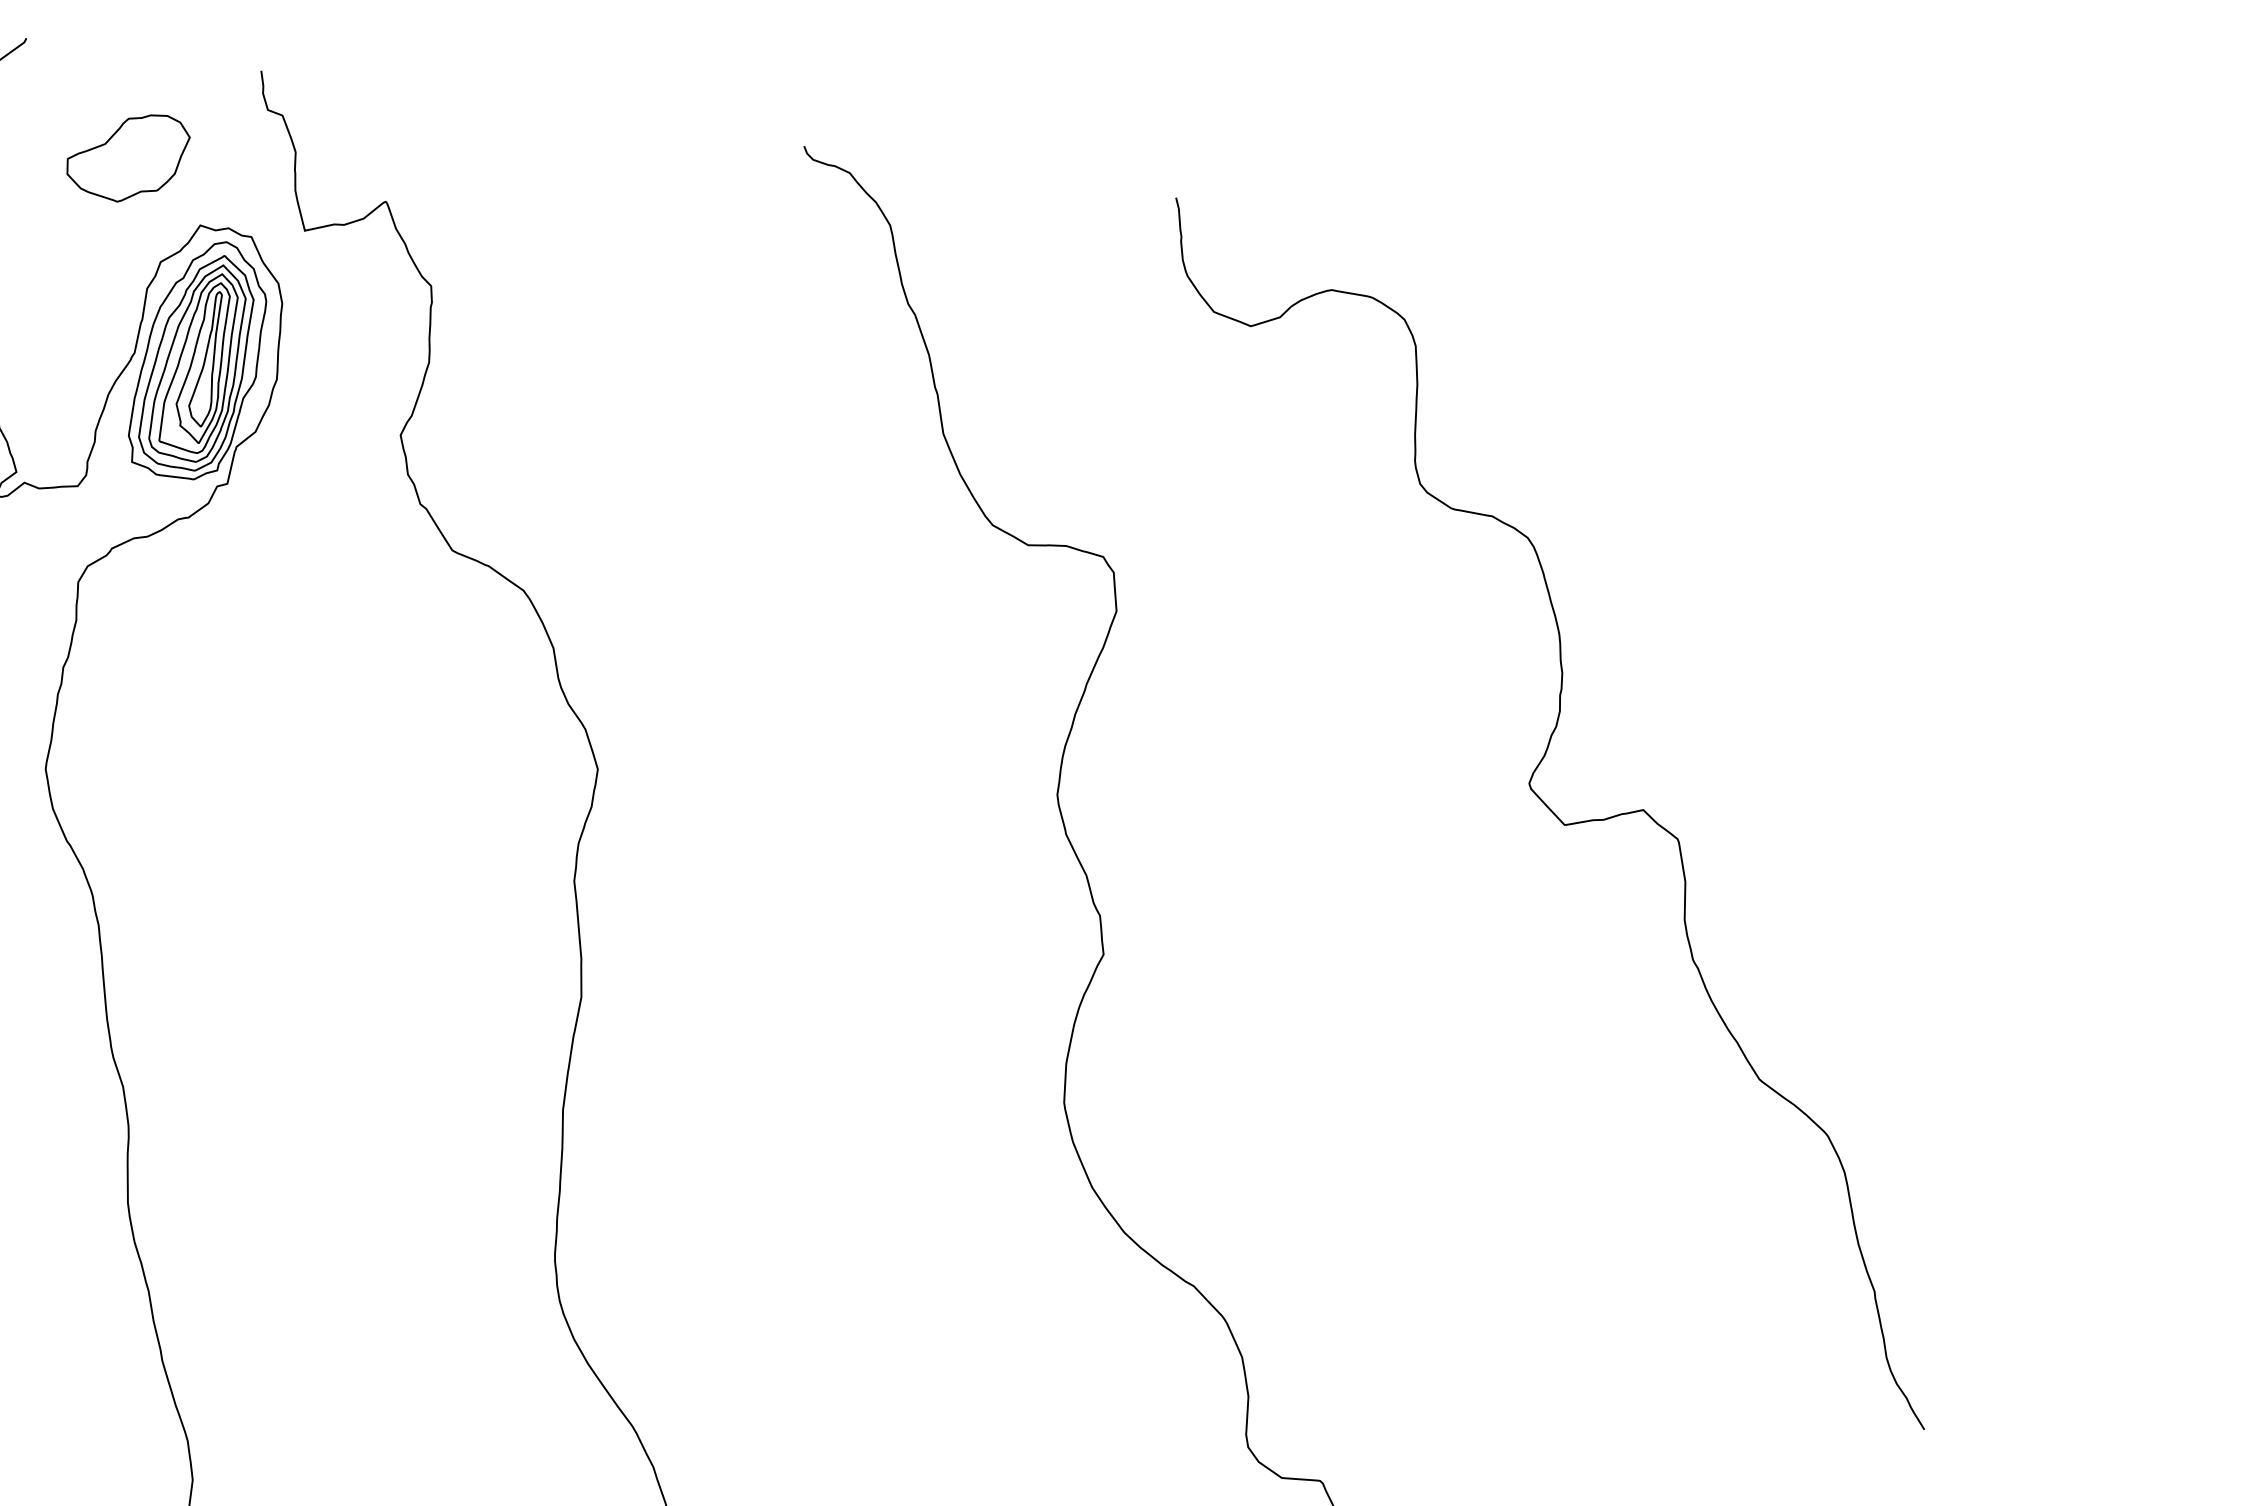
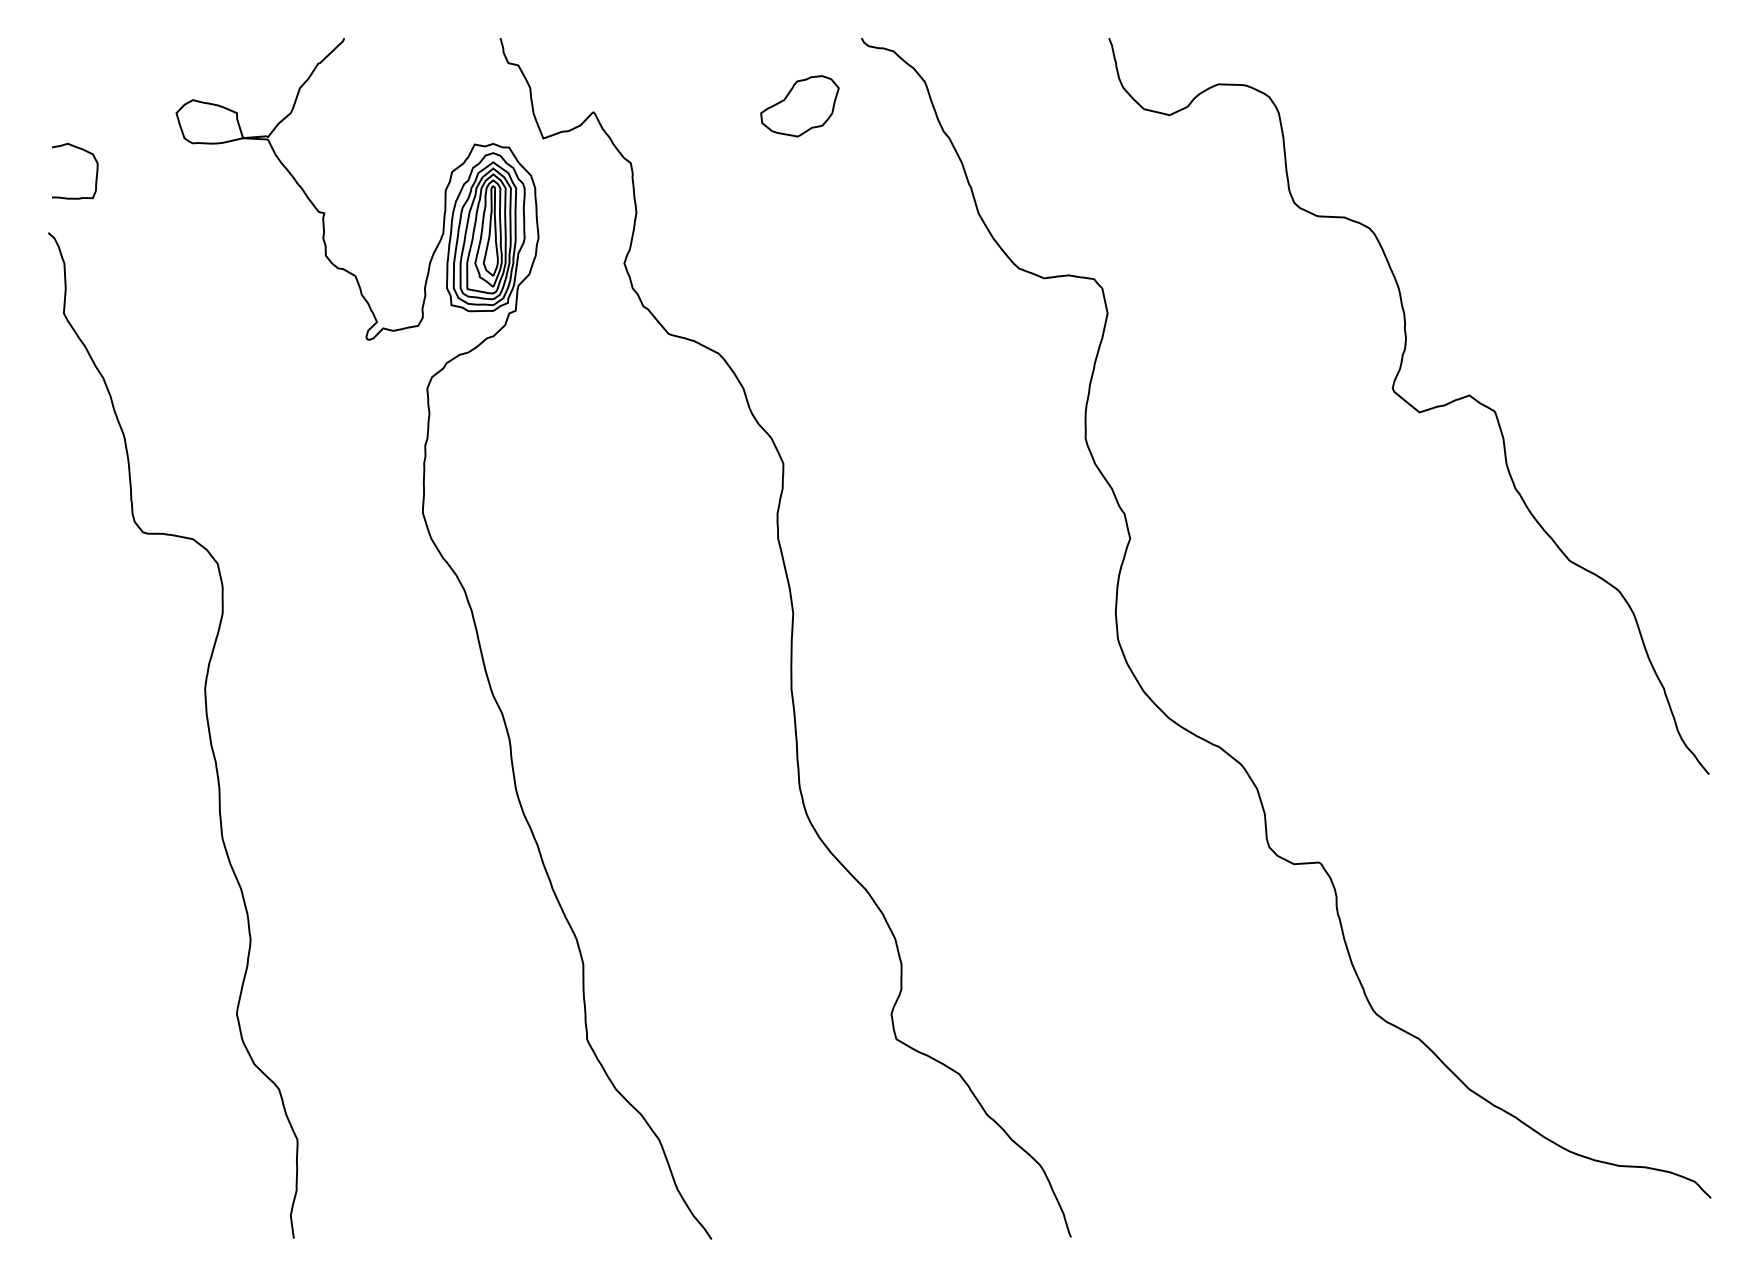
part: (126, 156) -> (799, 106), moved

